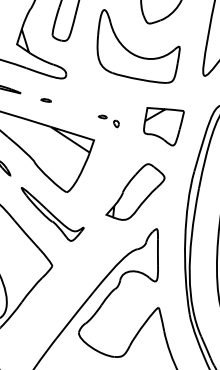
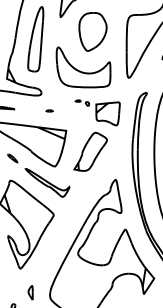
part: (46, 99) -> (49, 110), moved
part: (107, 119) -> (81, 102), moved
part: (136, 191) -> (90, 151), moved

